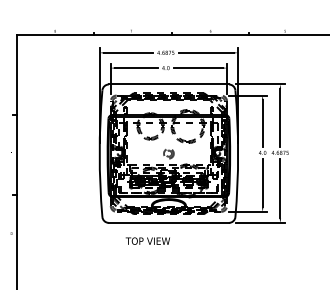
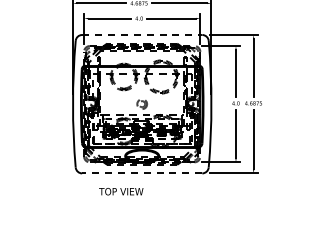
line: (169, 84) -> (142, 35), solid -> dashed
line: (168, 222) -> (141, 173), solid -> dashed

